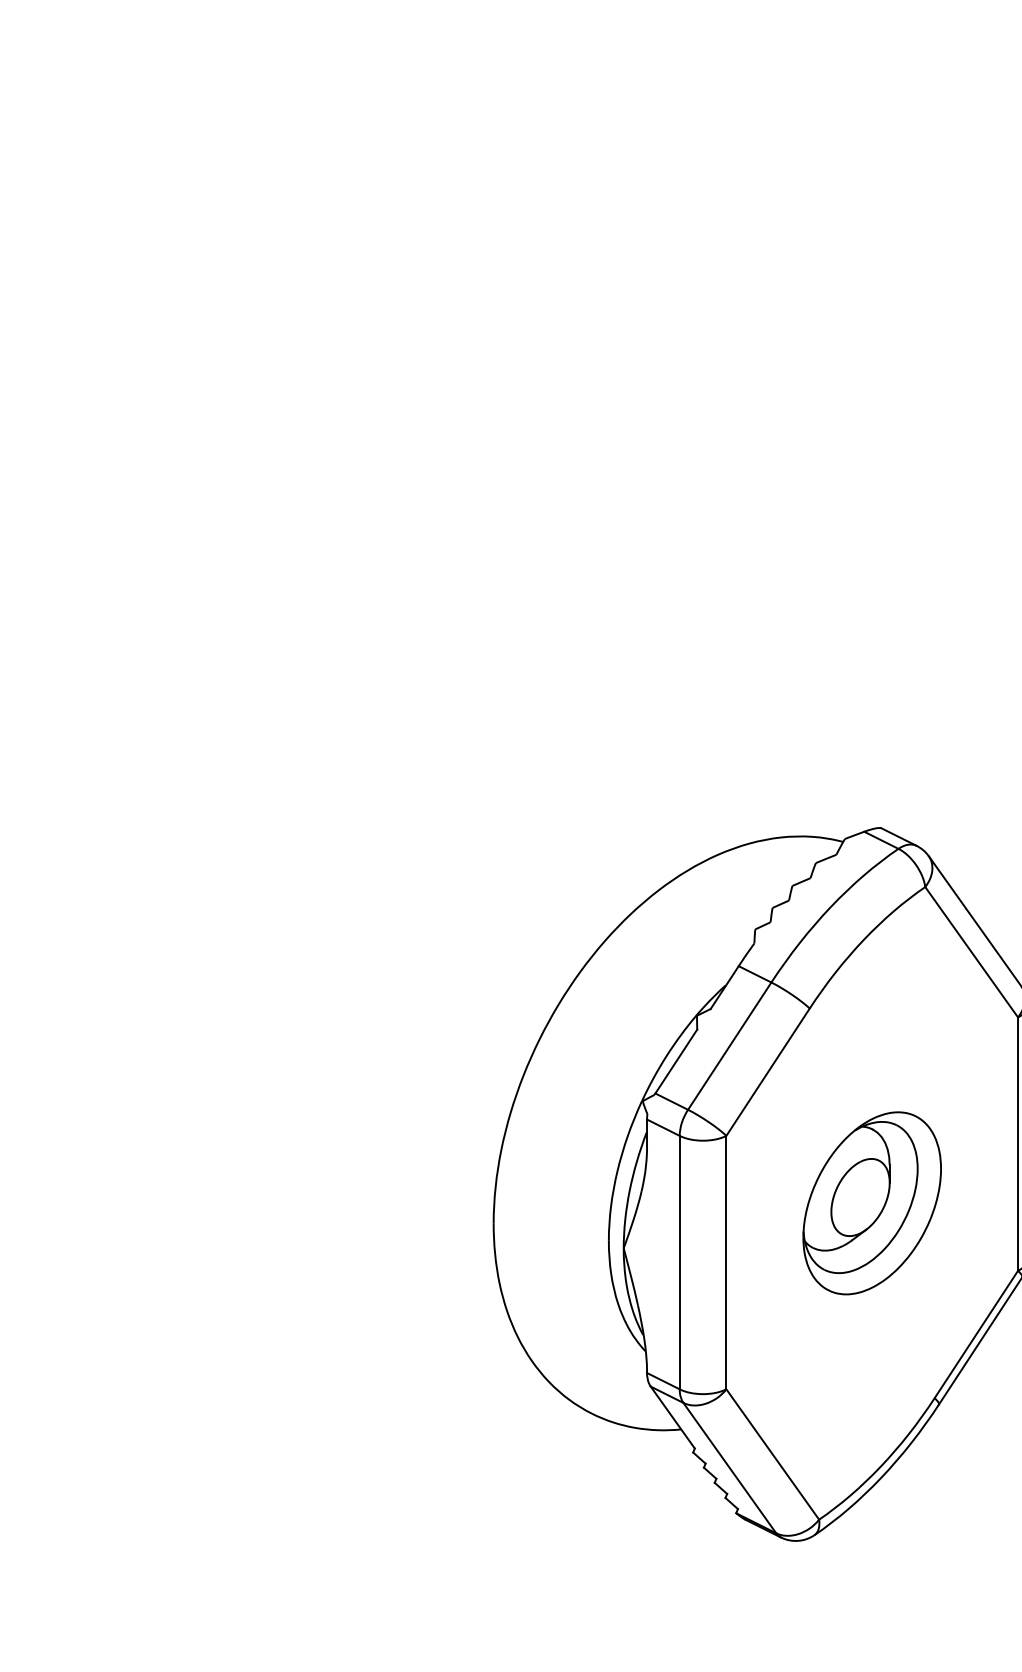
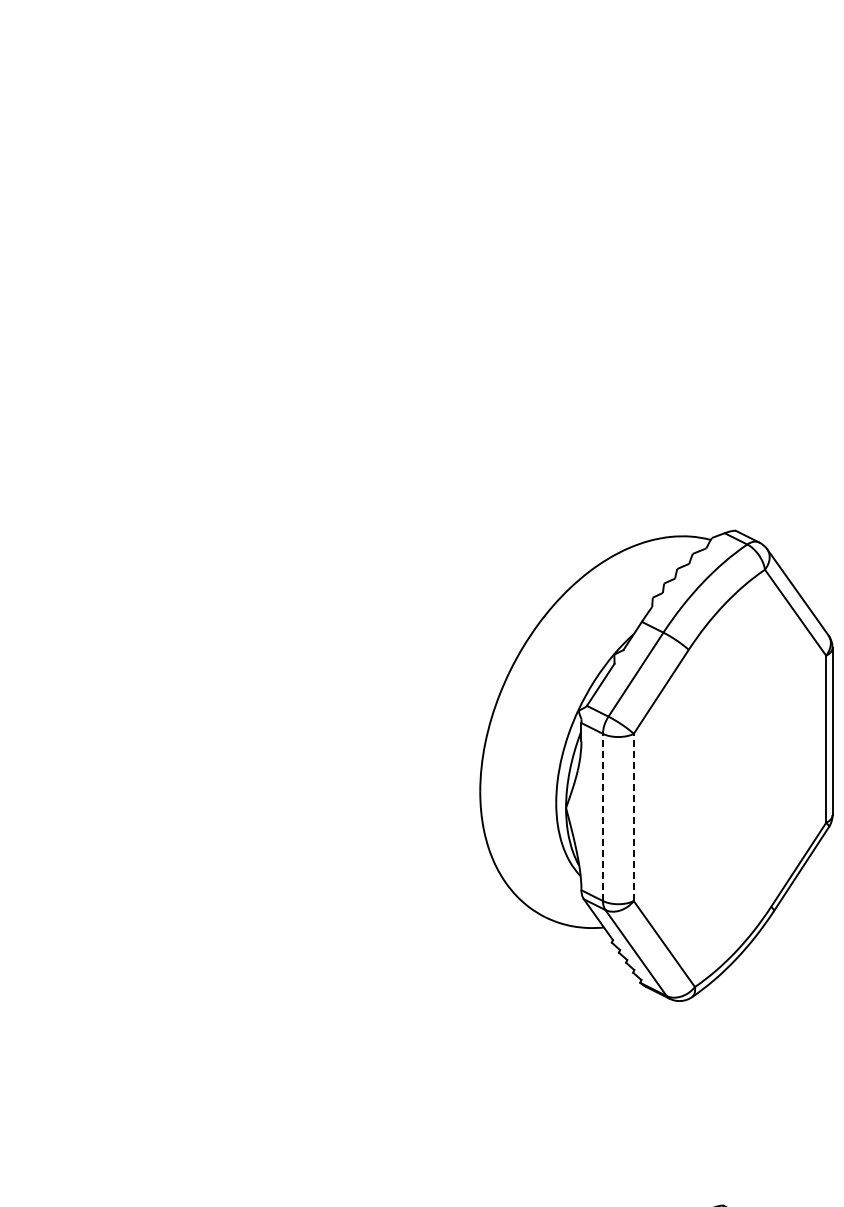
part: (871, 1203) -> (729, 778), removed
line: (678, 1262) -> (602, 817), solid -> dashed
line: (725, 1262) -> (633, 817), solid -> dashed

